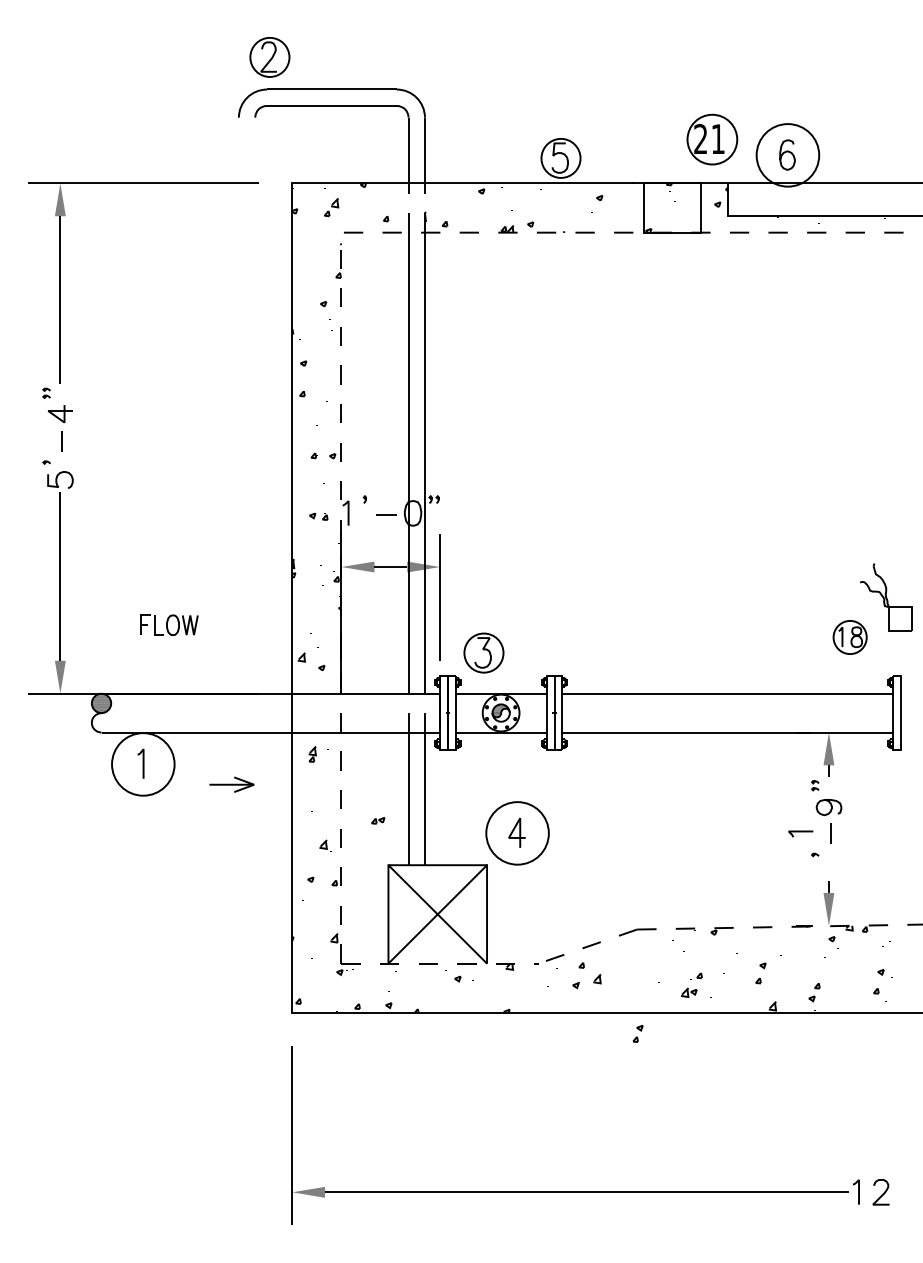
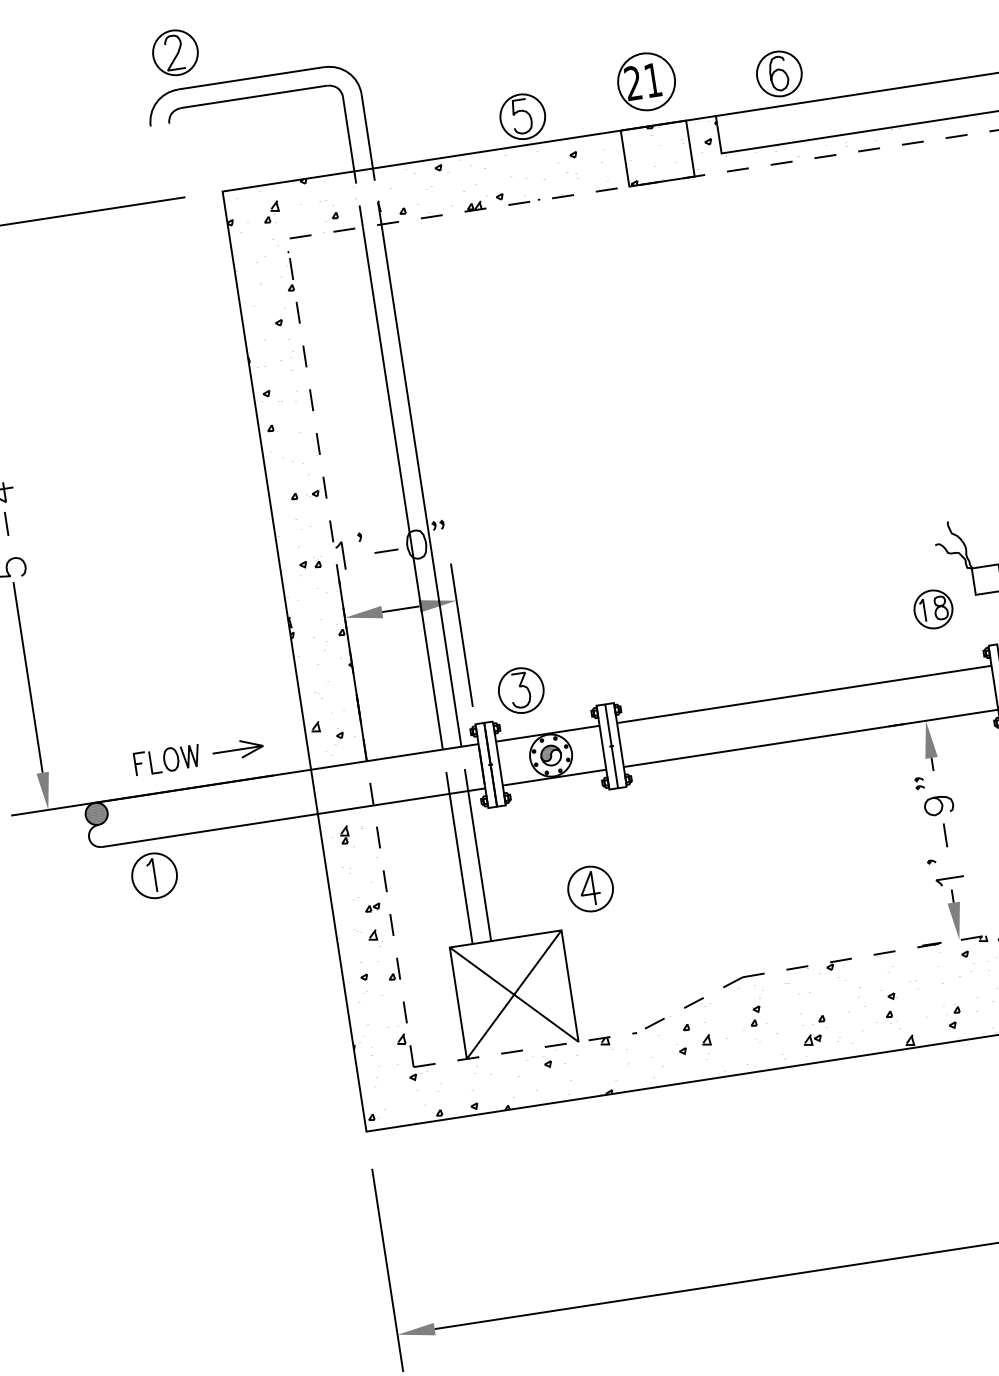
part: (712, 139) -> (646, 81), moved
circle: (787, 154) -> (778, 73), size x0.62
part: (169, 624) -> (167, 759), moved
circle: (142, 763) -> (153, 874), size x0.62
part: (231, 784) -> (237, 749), moved
part: (378, 820) -> (373, 907), moved
circle: (517, 832) -> (590, 888), size x0.62
line: (800, 832) -> (949, 879), moved
part: (637, 1033) -> (754, 1015), moved

